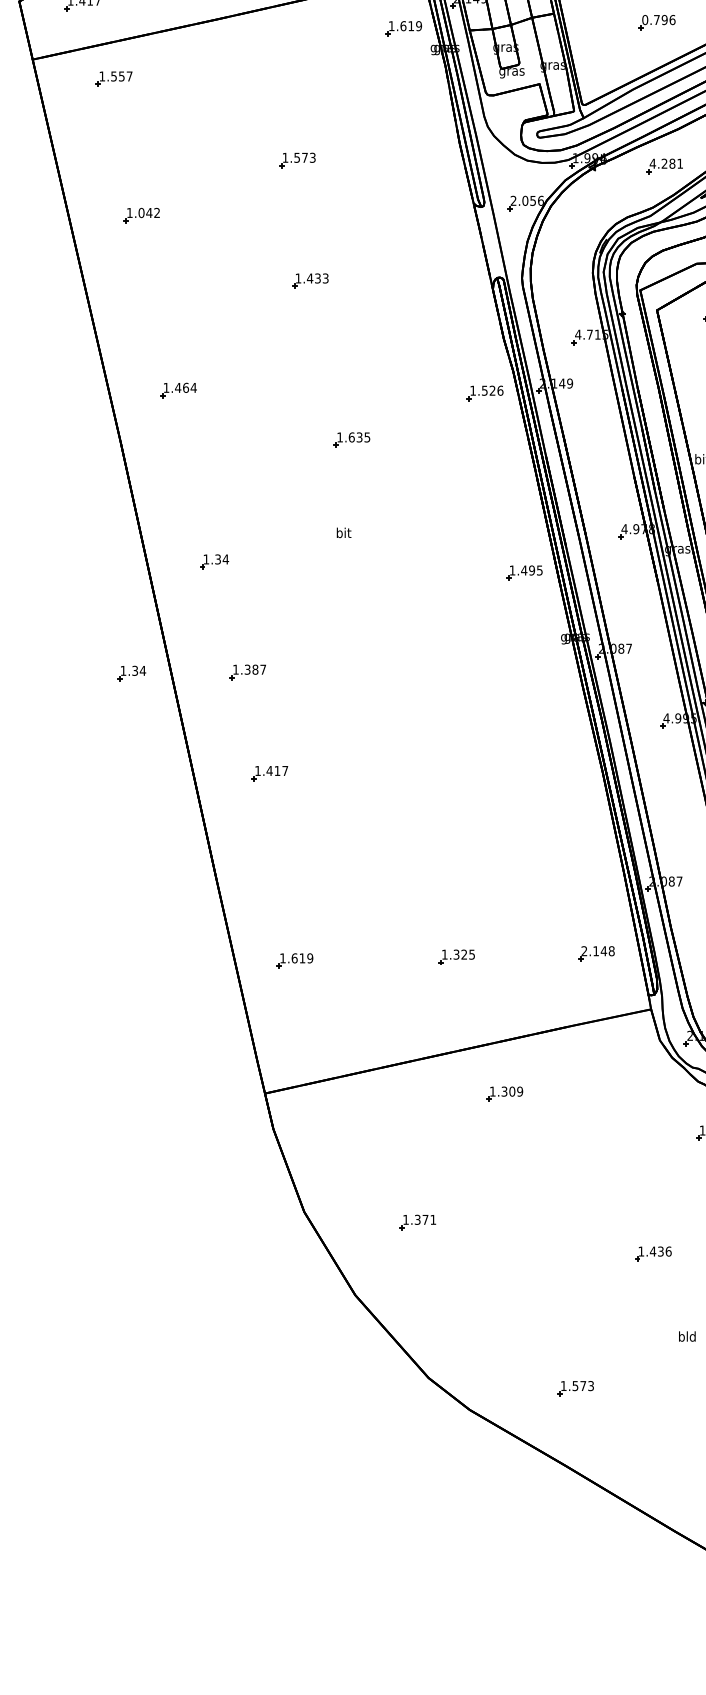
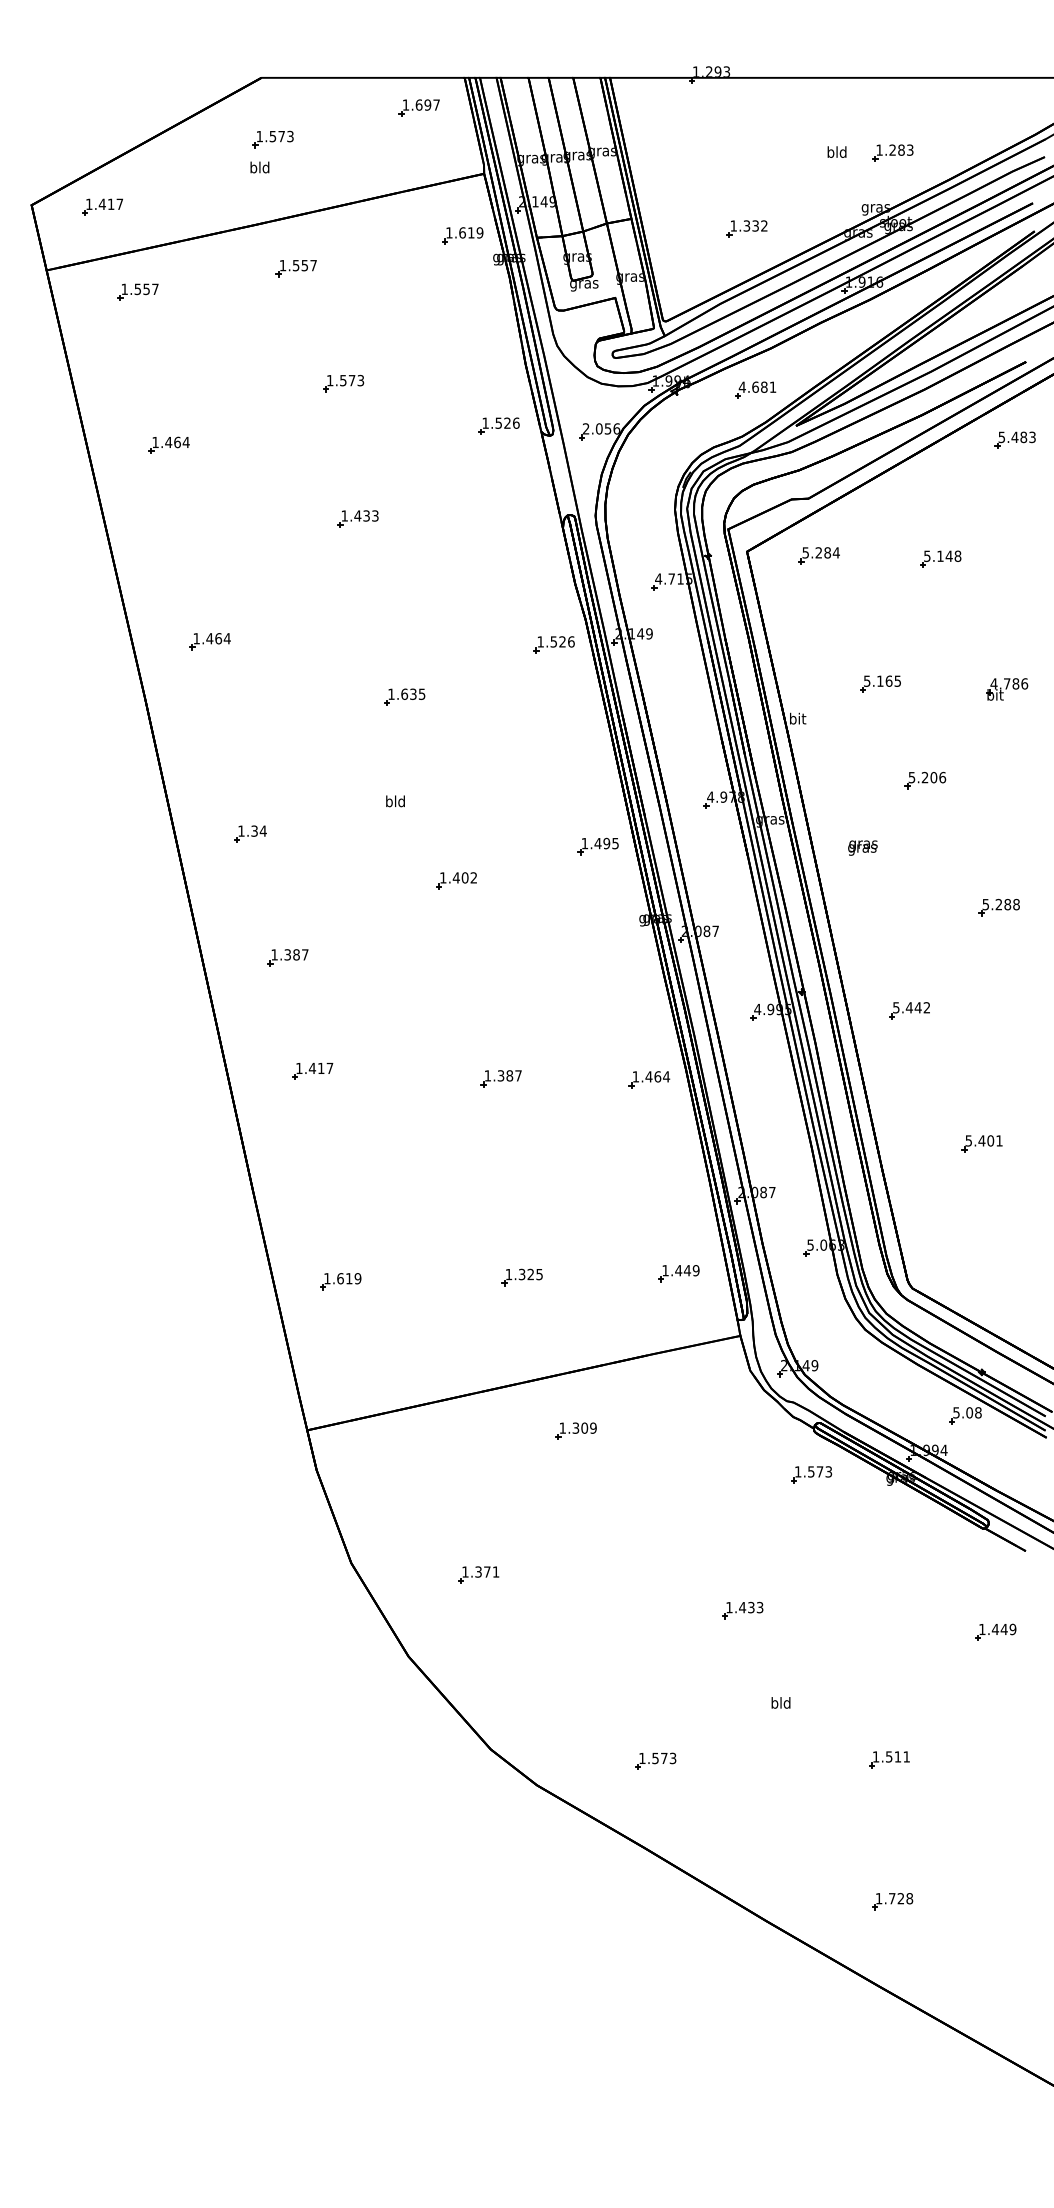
text: (658, 19) -> (748, 225), 0.796 -> 1.332
part: (254, 57) -> (295, 268), added
text: (664, 163) -> (755, 386), 4.281 -> 4.681
part: (435, 197) -> (498, 425), added
text: (149, 213) -> (177, 442), 1.042 -> 1.464
text: (343, 533) -> (395, 801), bit -> bld
part: (398, 603) -> (456, 880), added
part: (131, 672) -> (157, 958), removed
part: (437, 779) -> (500, 1078), added
part: (570, 780) -> (649, 1079), added
text: (597, 951) -> (680, 1270), 2.148 -> 1.449
text: (668, 1251) -> (759, 1607), 1.436 -> 1.433

